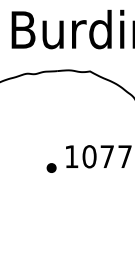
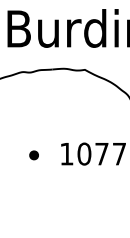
part: (51, 167) -> (33, 154), moved

